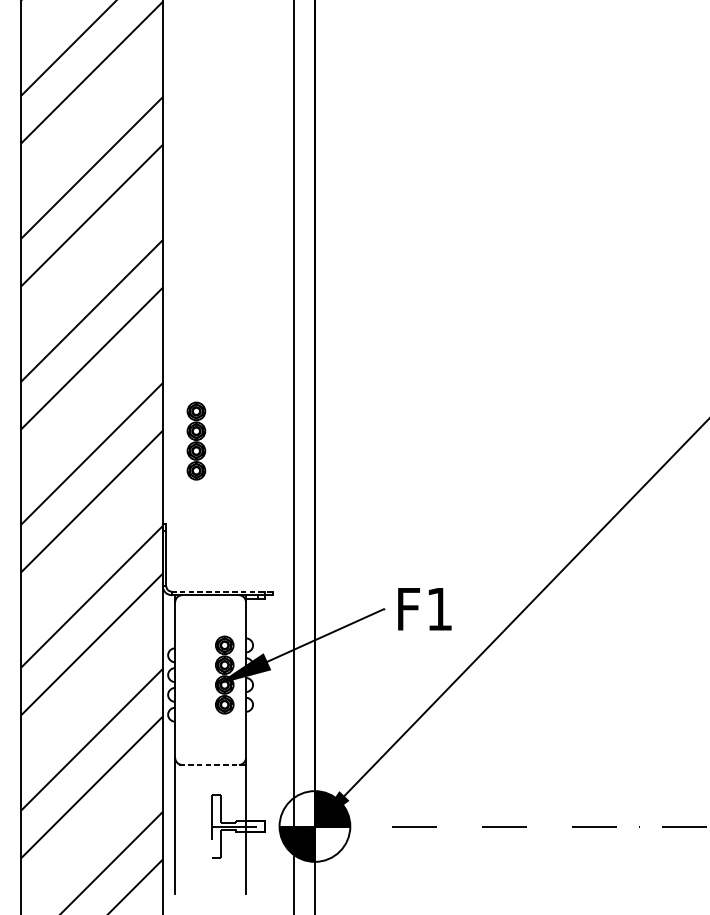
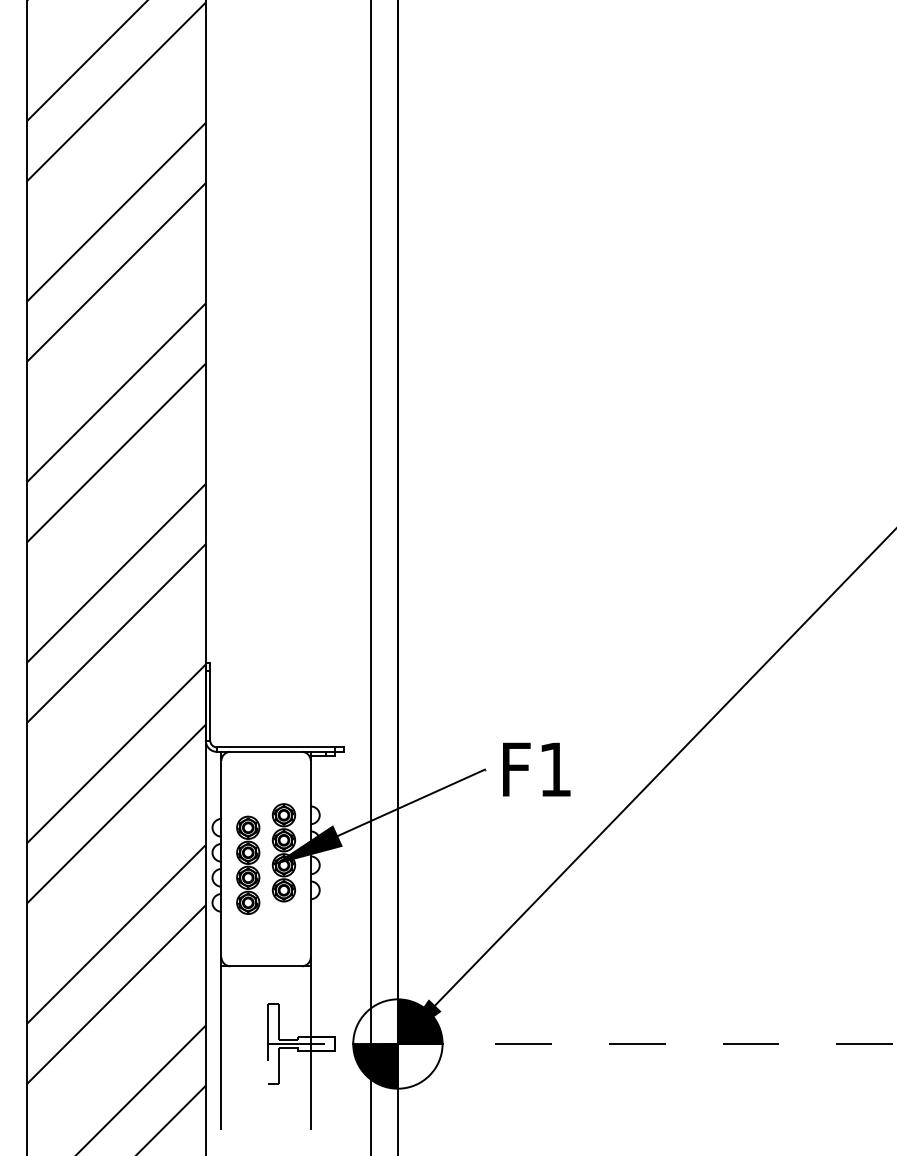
part: (196, 440) -> (248, 864), moved
line: (221, 591) -> (280, 747), dashed -> solid
line: (210, 765) -> (266, 966), dashed -> solid

